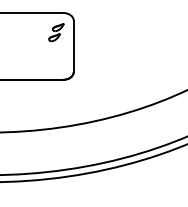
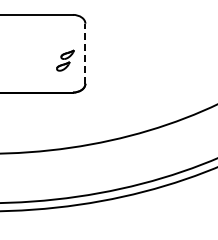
part: (56, 32) -> (65, 60), moved
line: (73, 46) -> (85, 53), solid -> dashed

